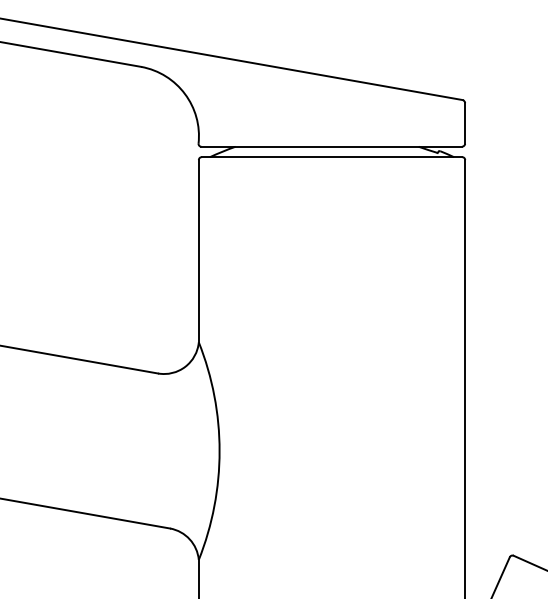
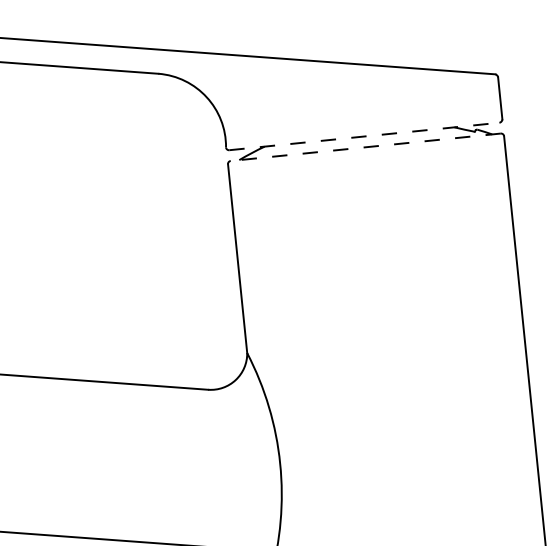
line: (332, 146) -> (365, 136), solid -> dashed
line: (331, 157) -> (365, 147), solid -> dashed

